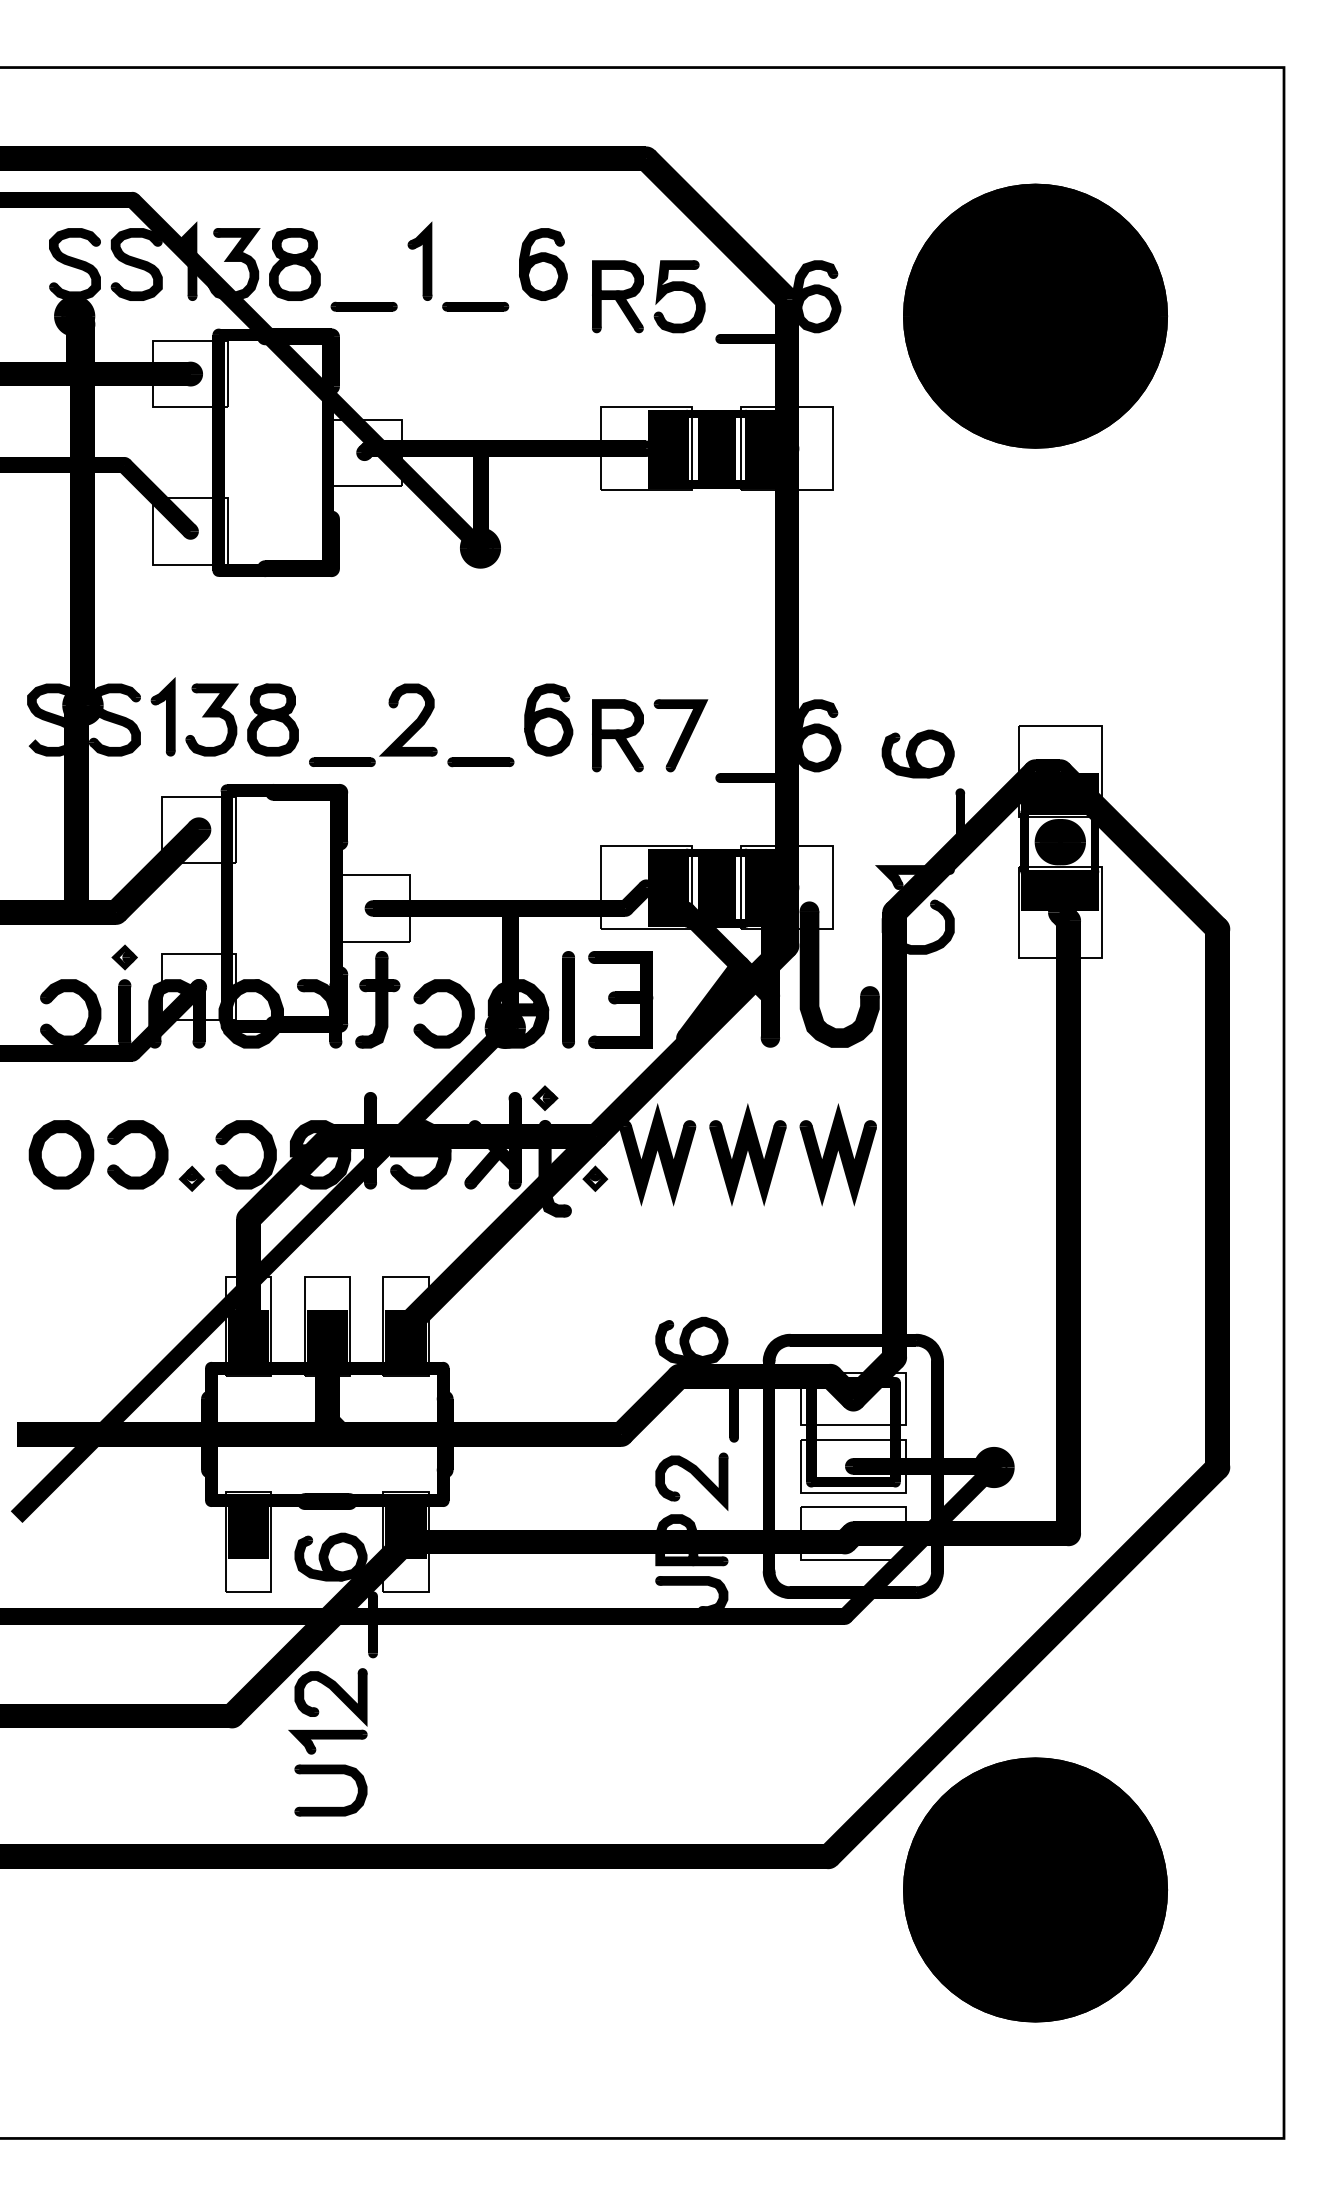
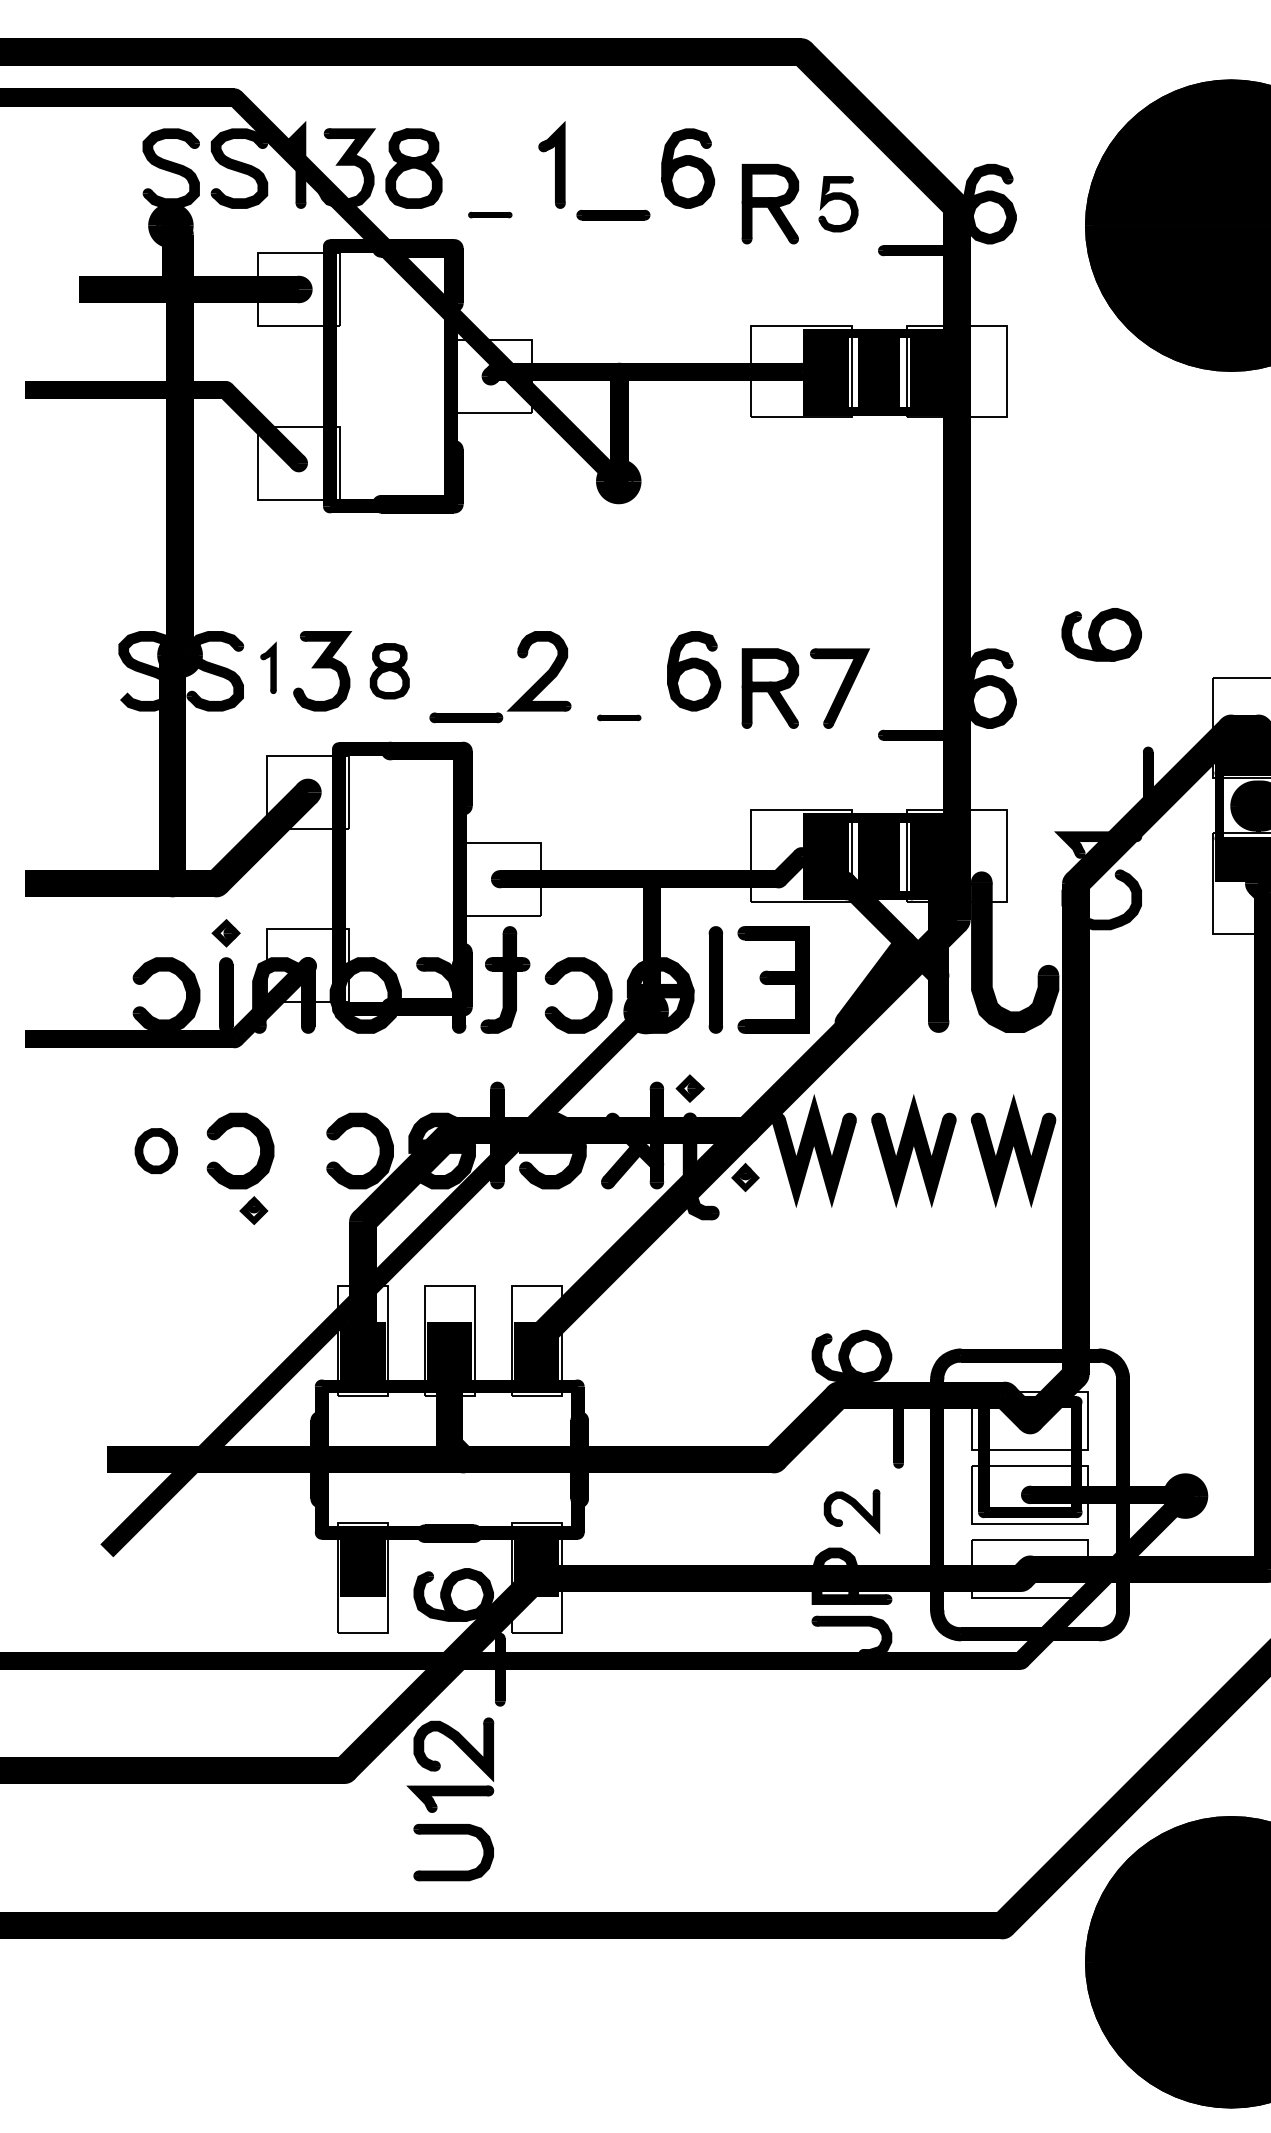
part: (679, 296) -> (838, 203), size x0.7
part: (363, 306) -> (489, 214), size x0.6
part: (162, 716) -> (267, 667), size x0.6
part: (272, 719) -> (389, 670), size x0.7
part: (917, 753) -> (1100, 634), moved
part: (480, 762) -> (618, 718), size x0.6
part: (61, 1154) -> (156, 1150), size x0.6
part: (191, 1178) -> (253, 1210), moved
part: (691, 1481) -> (851, 1511), size x0.7

